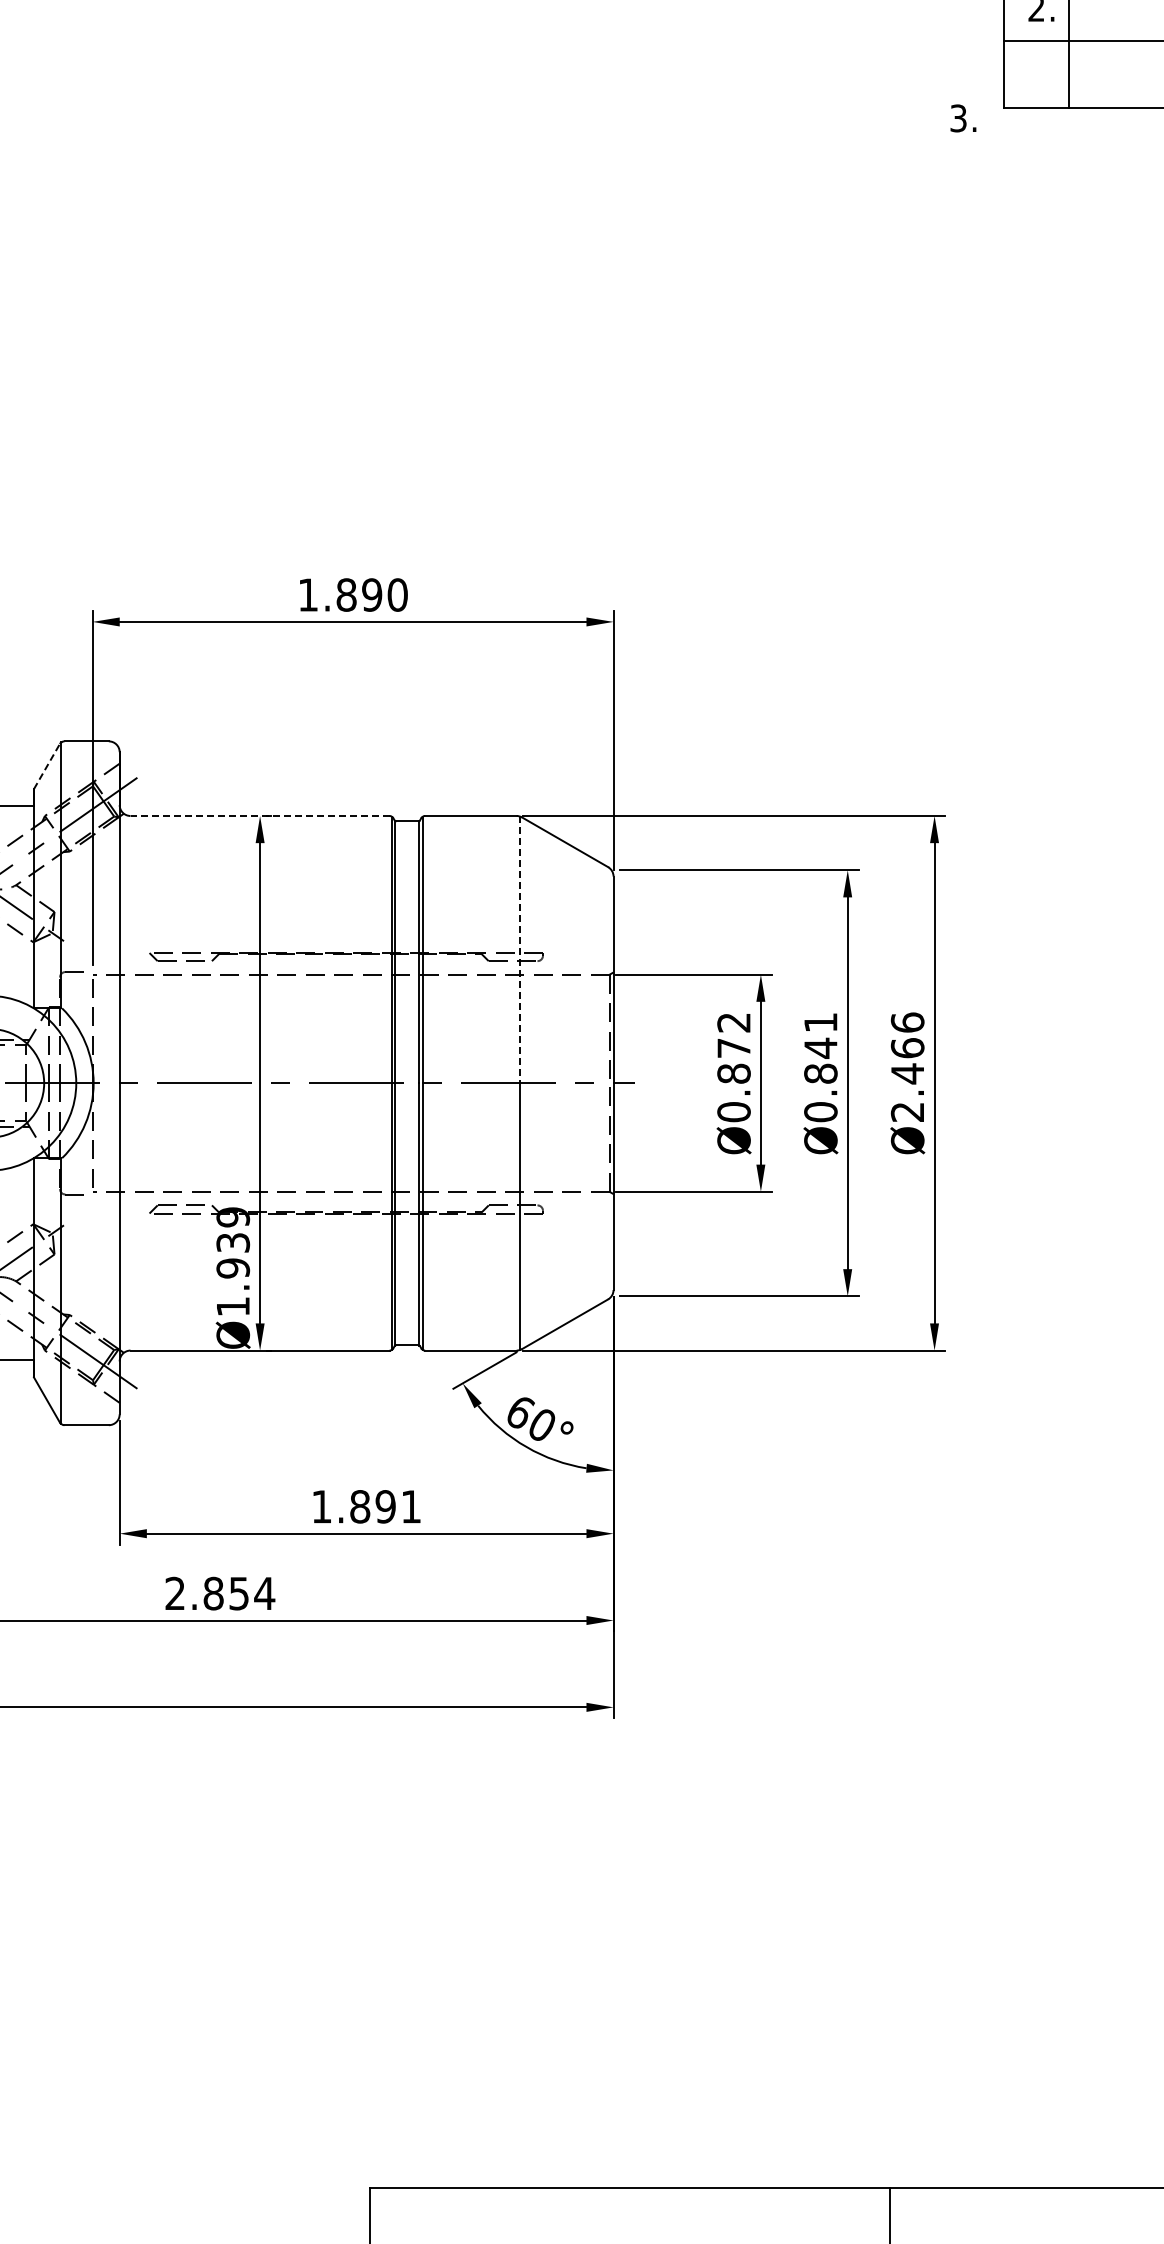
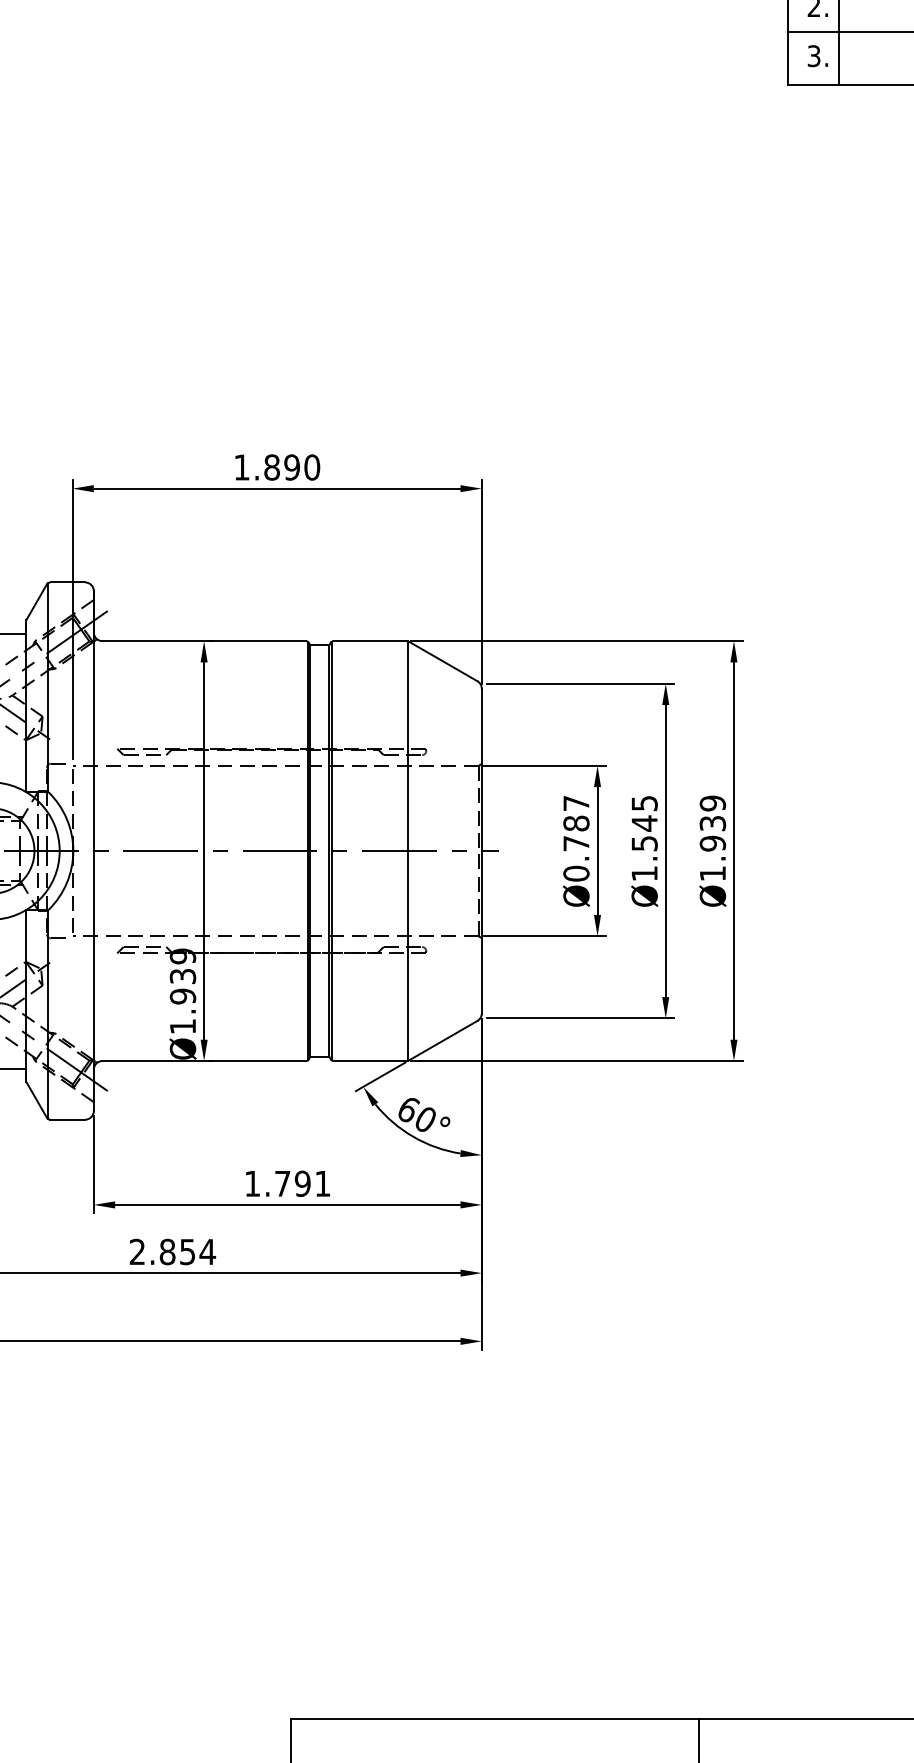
text: (963, 118) -> (817, 56), moved
line: (47, 766) -> (37, 602), dashed -> solid
line: (260, 816) -> (204, 641), dashed -> solid
line: (519, 950) -> (407, 746), dashed -> solid
text: (733, 1048) -> (576, 823), Ø0.872 -> Ø0.787
text: (907, 1066) -> (712, 837), Ø2.466 -> Ø1.939
text: (820, 1067) -> (644, 838), Ø0.841 -> Ø1.545
text: (360, 1506) -> (282, 1183), 1.891 -> 1.791

